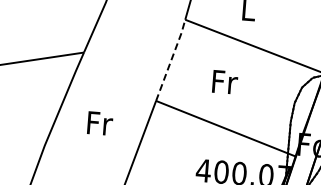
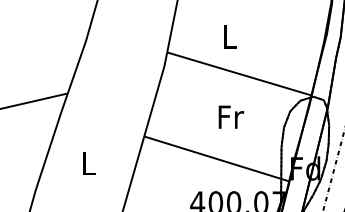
line: (171, 59) -> (156, 93), dashed -> solid
text: (225, 81) -> (231, 116), moved
text: (99, 123) -> (89, 163), Fr -> L

